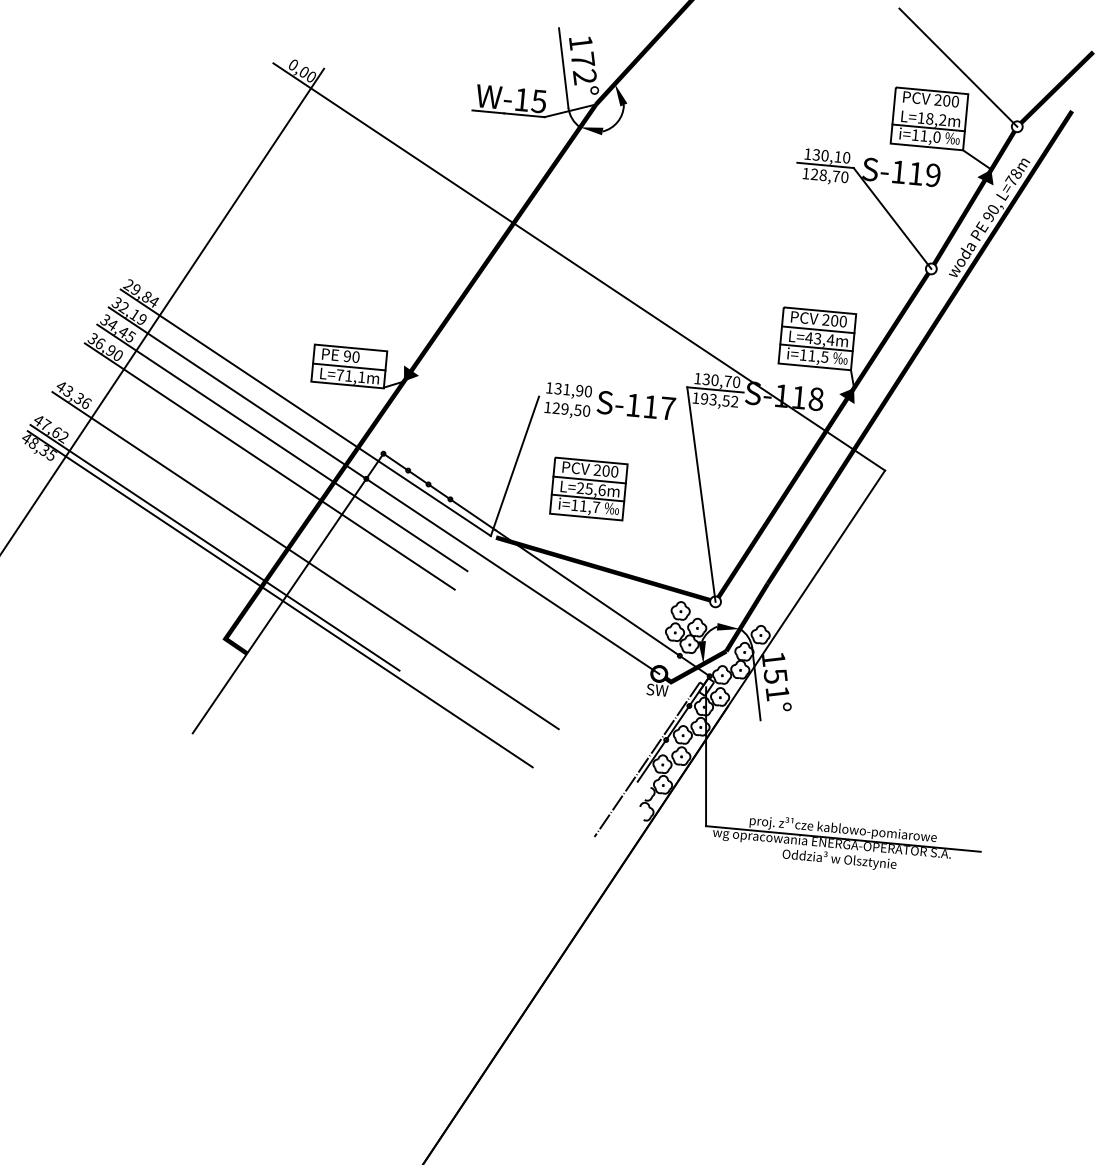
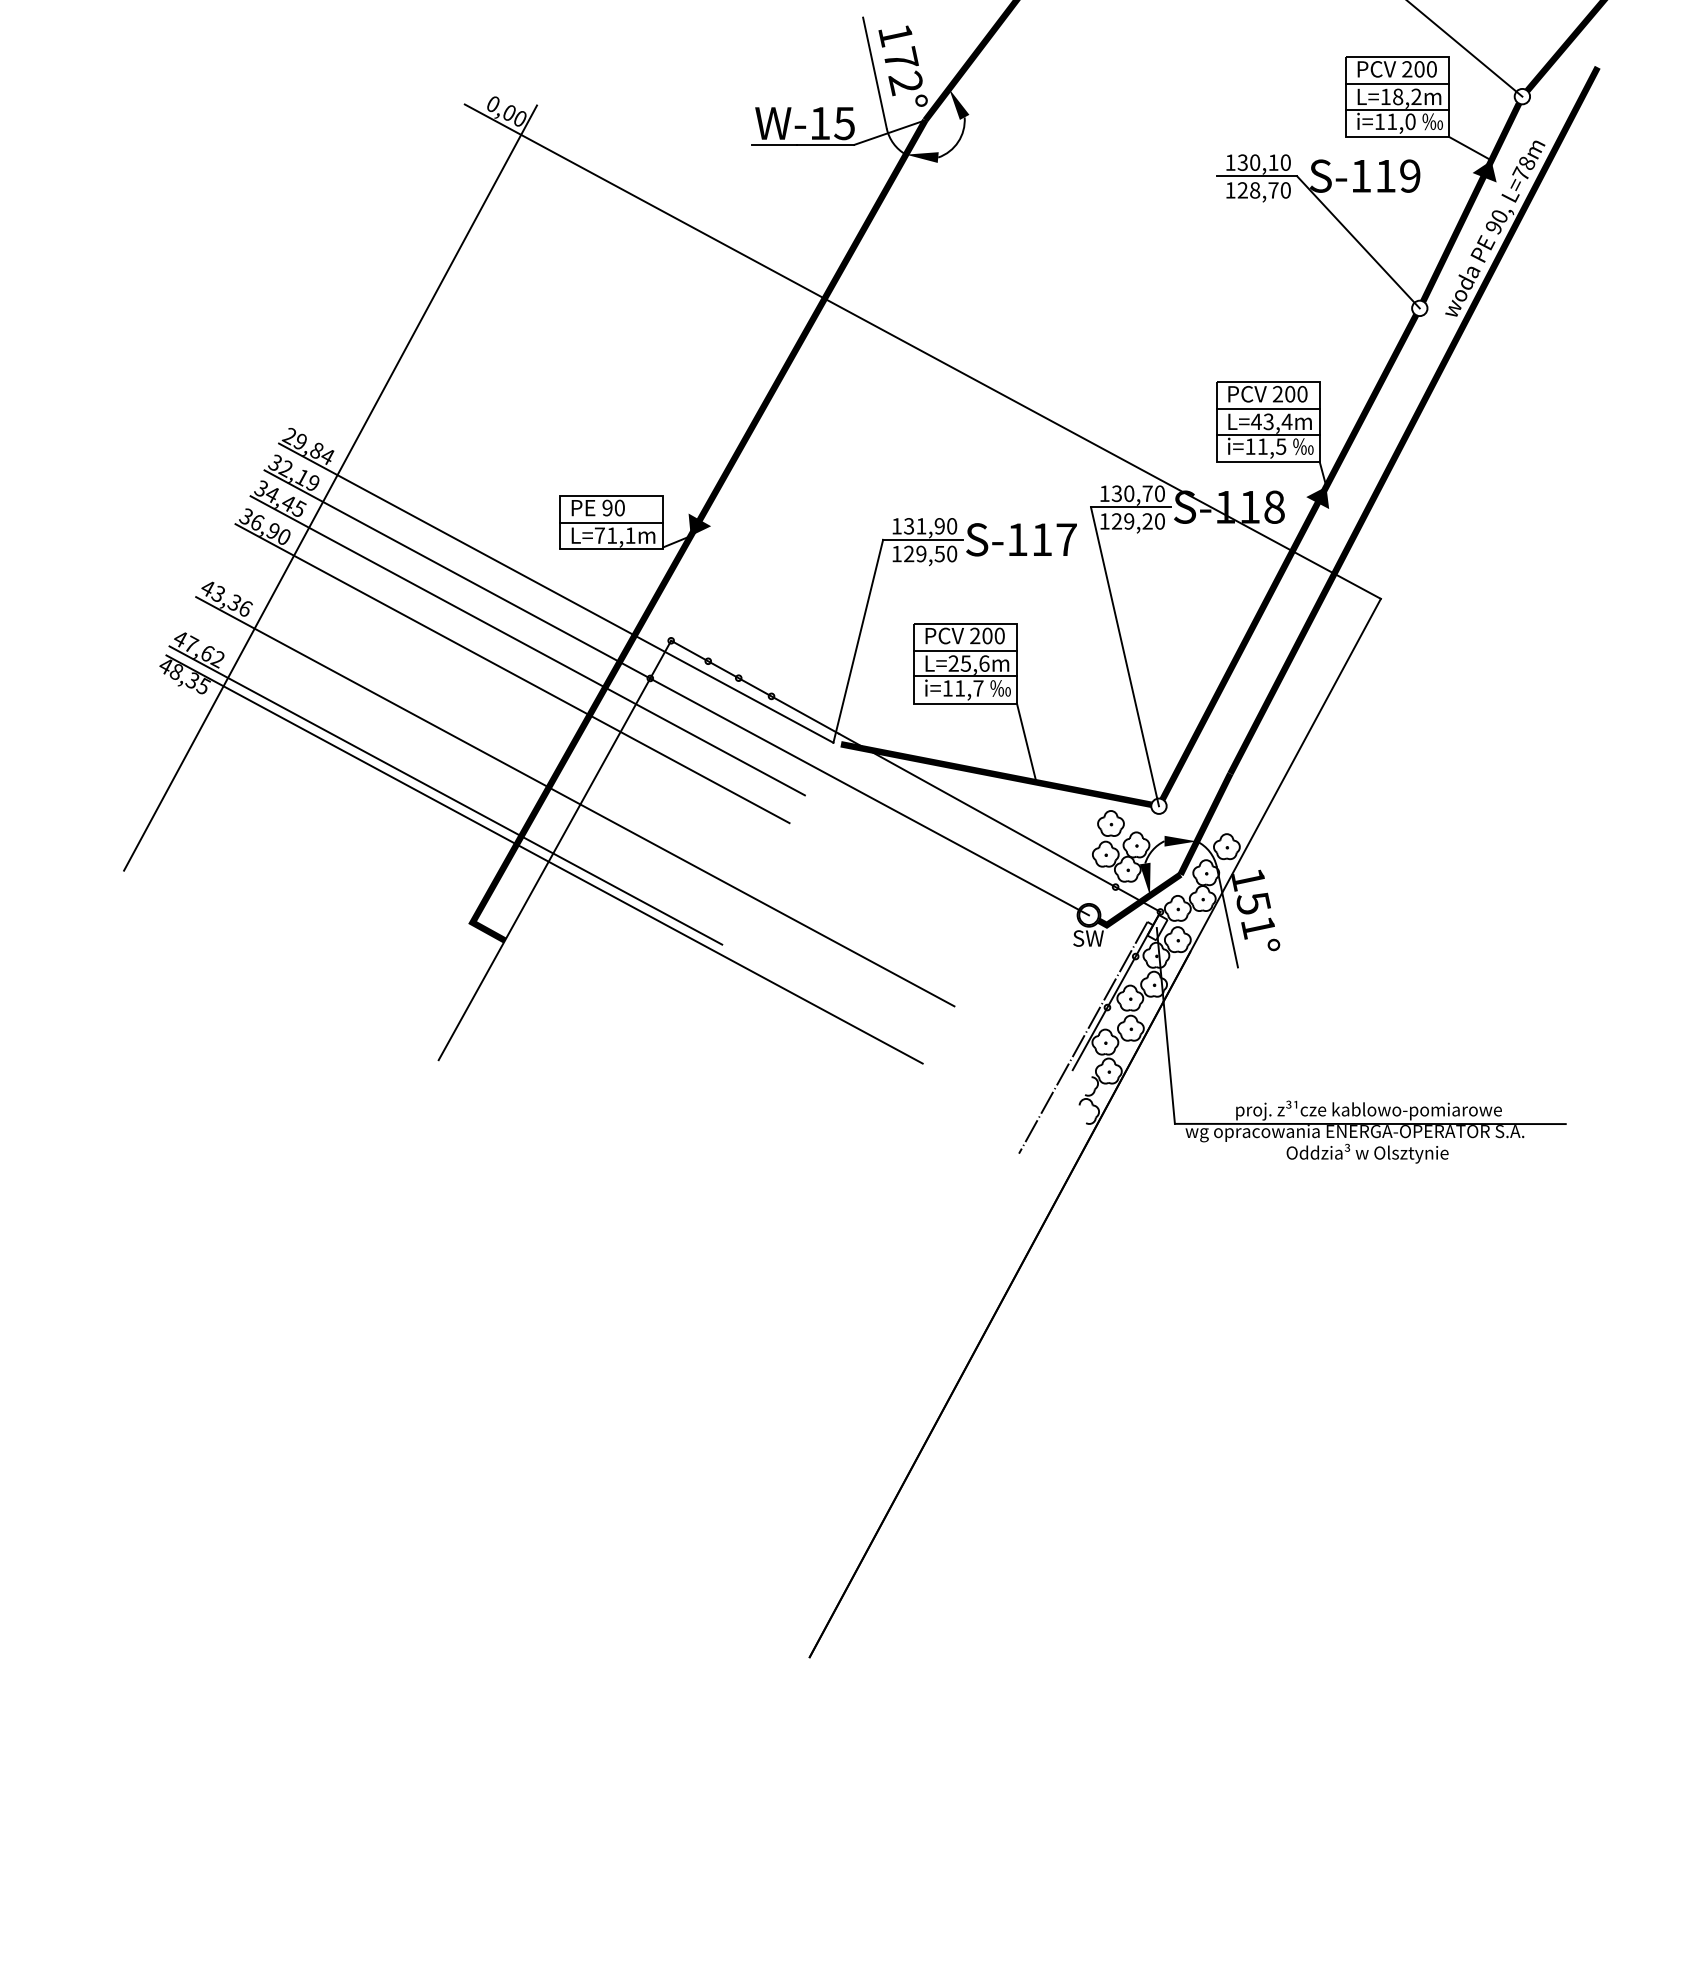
line: (930, 110) -> (1397, 84), added
line: (567, 399) -> (923, 539), added
text: (719, 400) -> (1138, 521), 193,52 -> 129,20
line: (626, 548) -> (1026, 742), added

